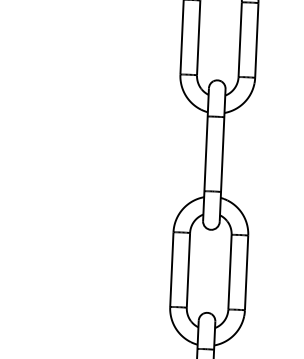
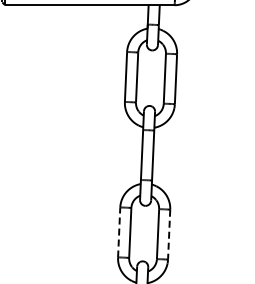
line: (172, 269) -> (119, 232), solid -> dashed
line: (247, 274) -> (169, 235), solid -> dashed

